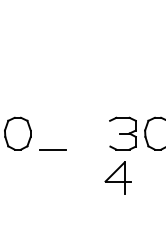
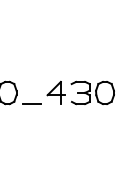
part: (116, 177) -> (55, 92), moved

